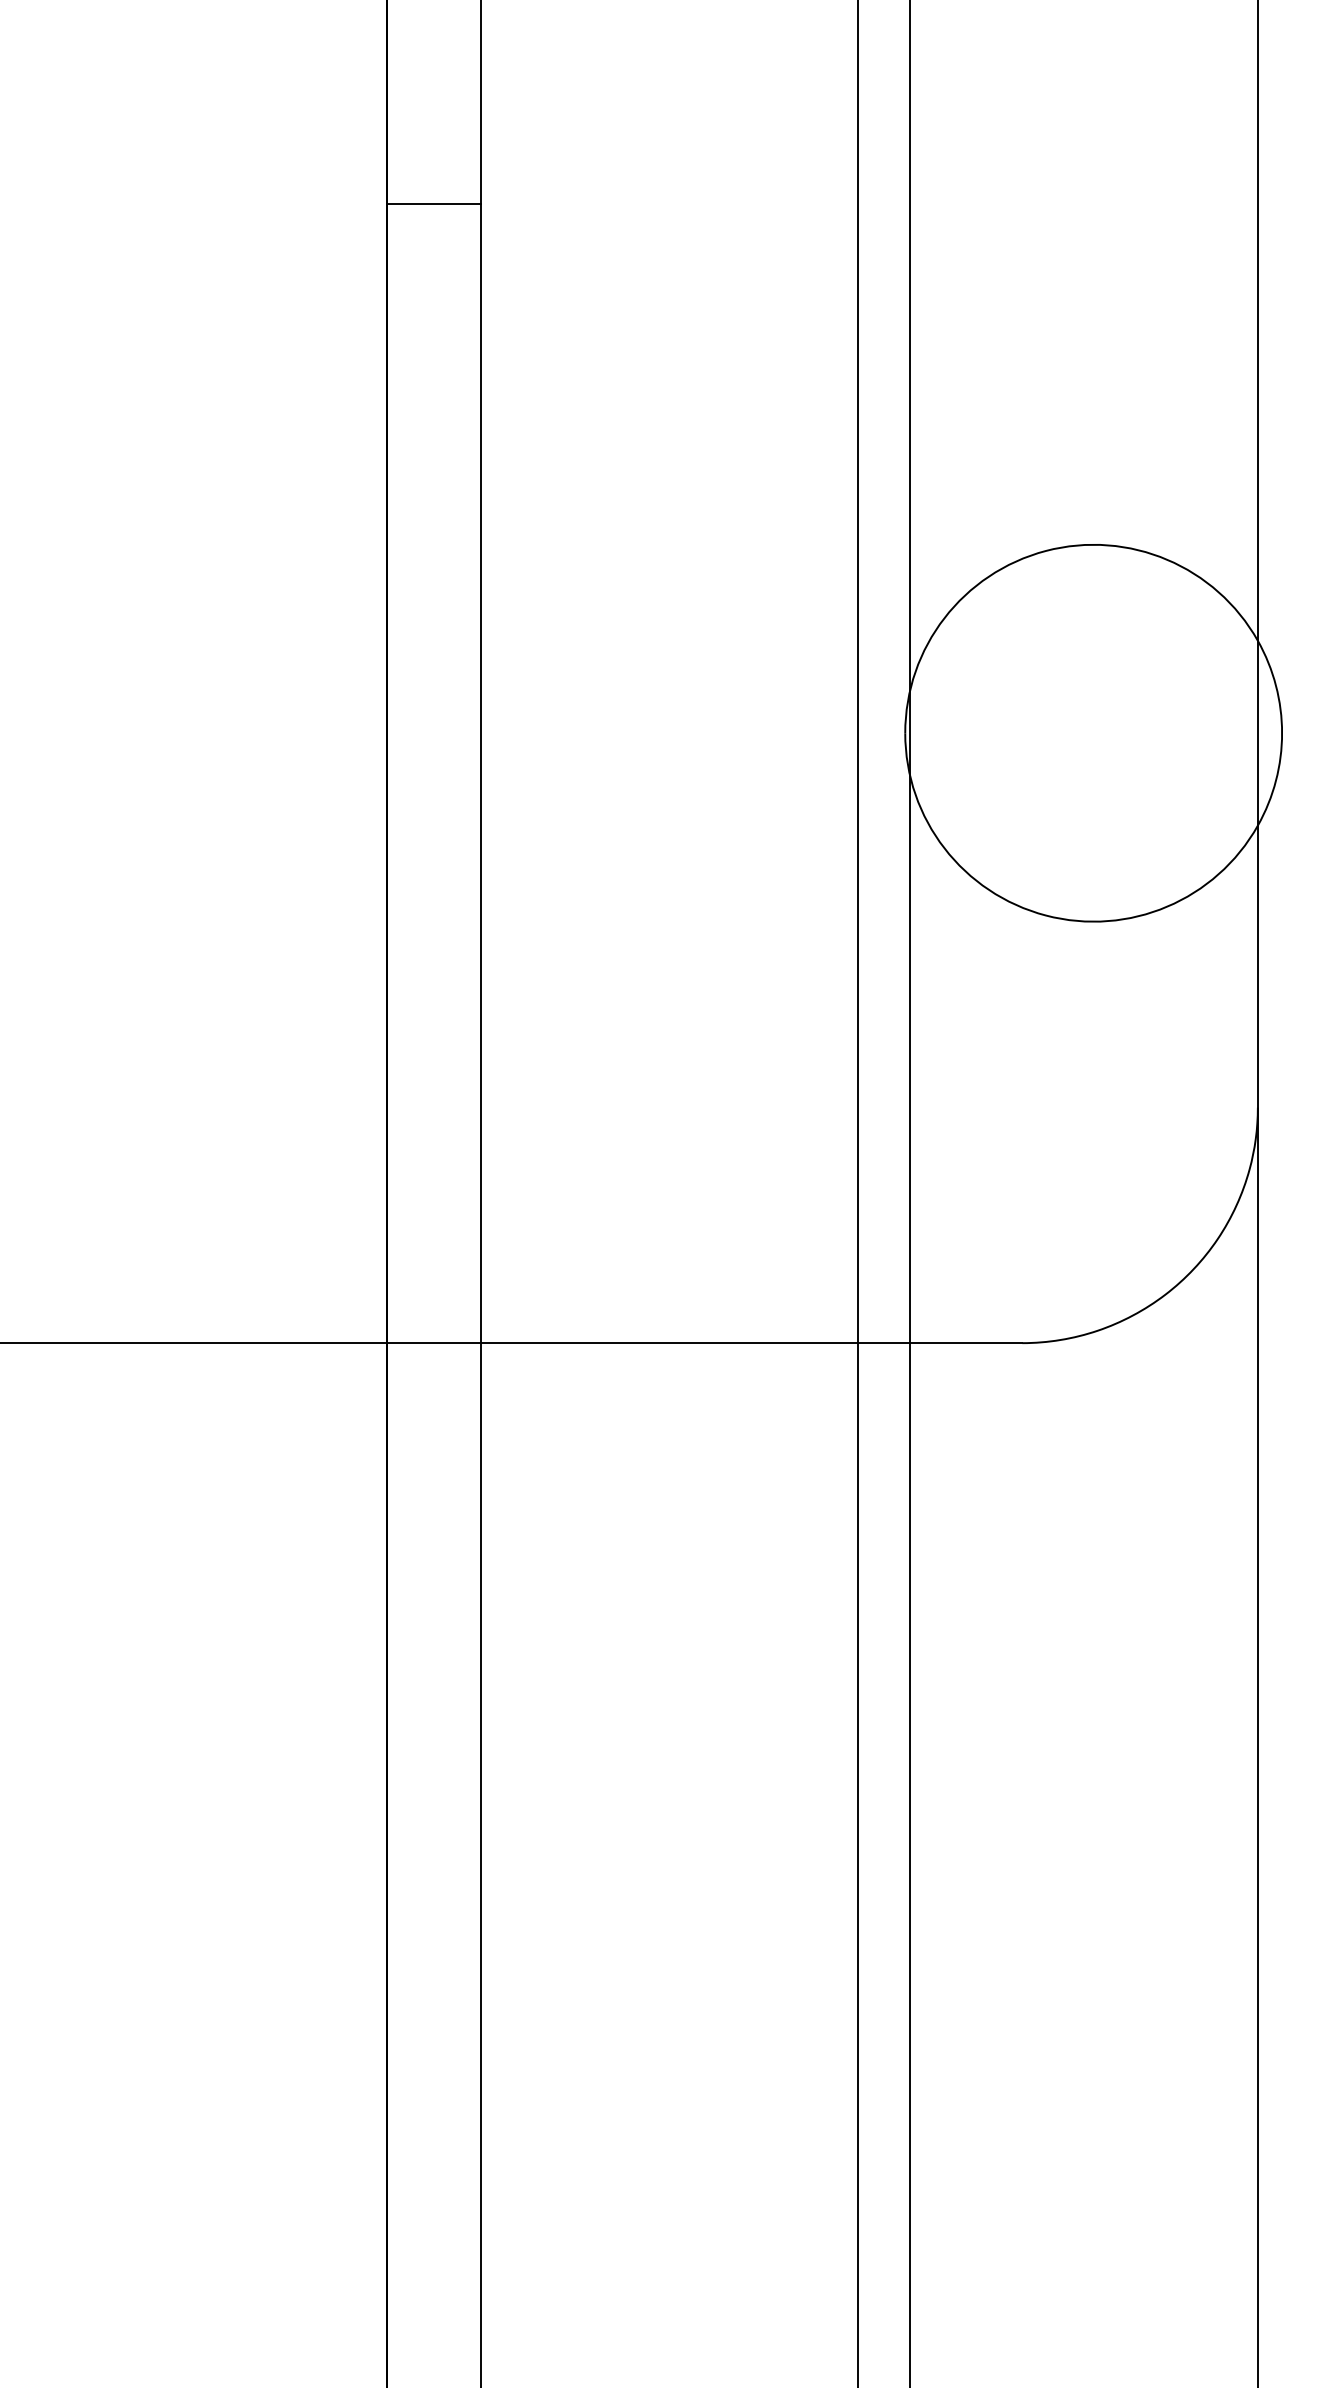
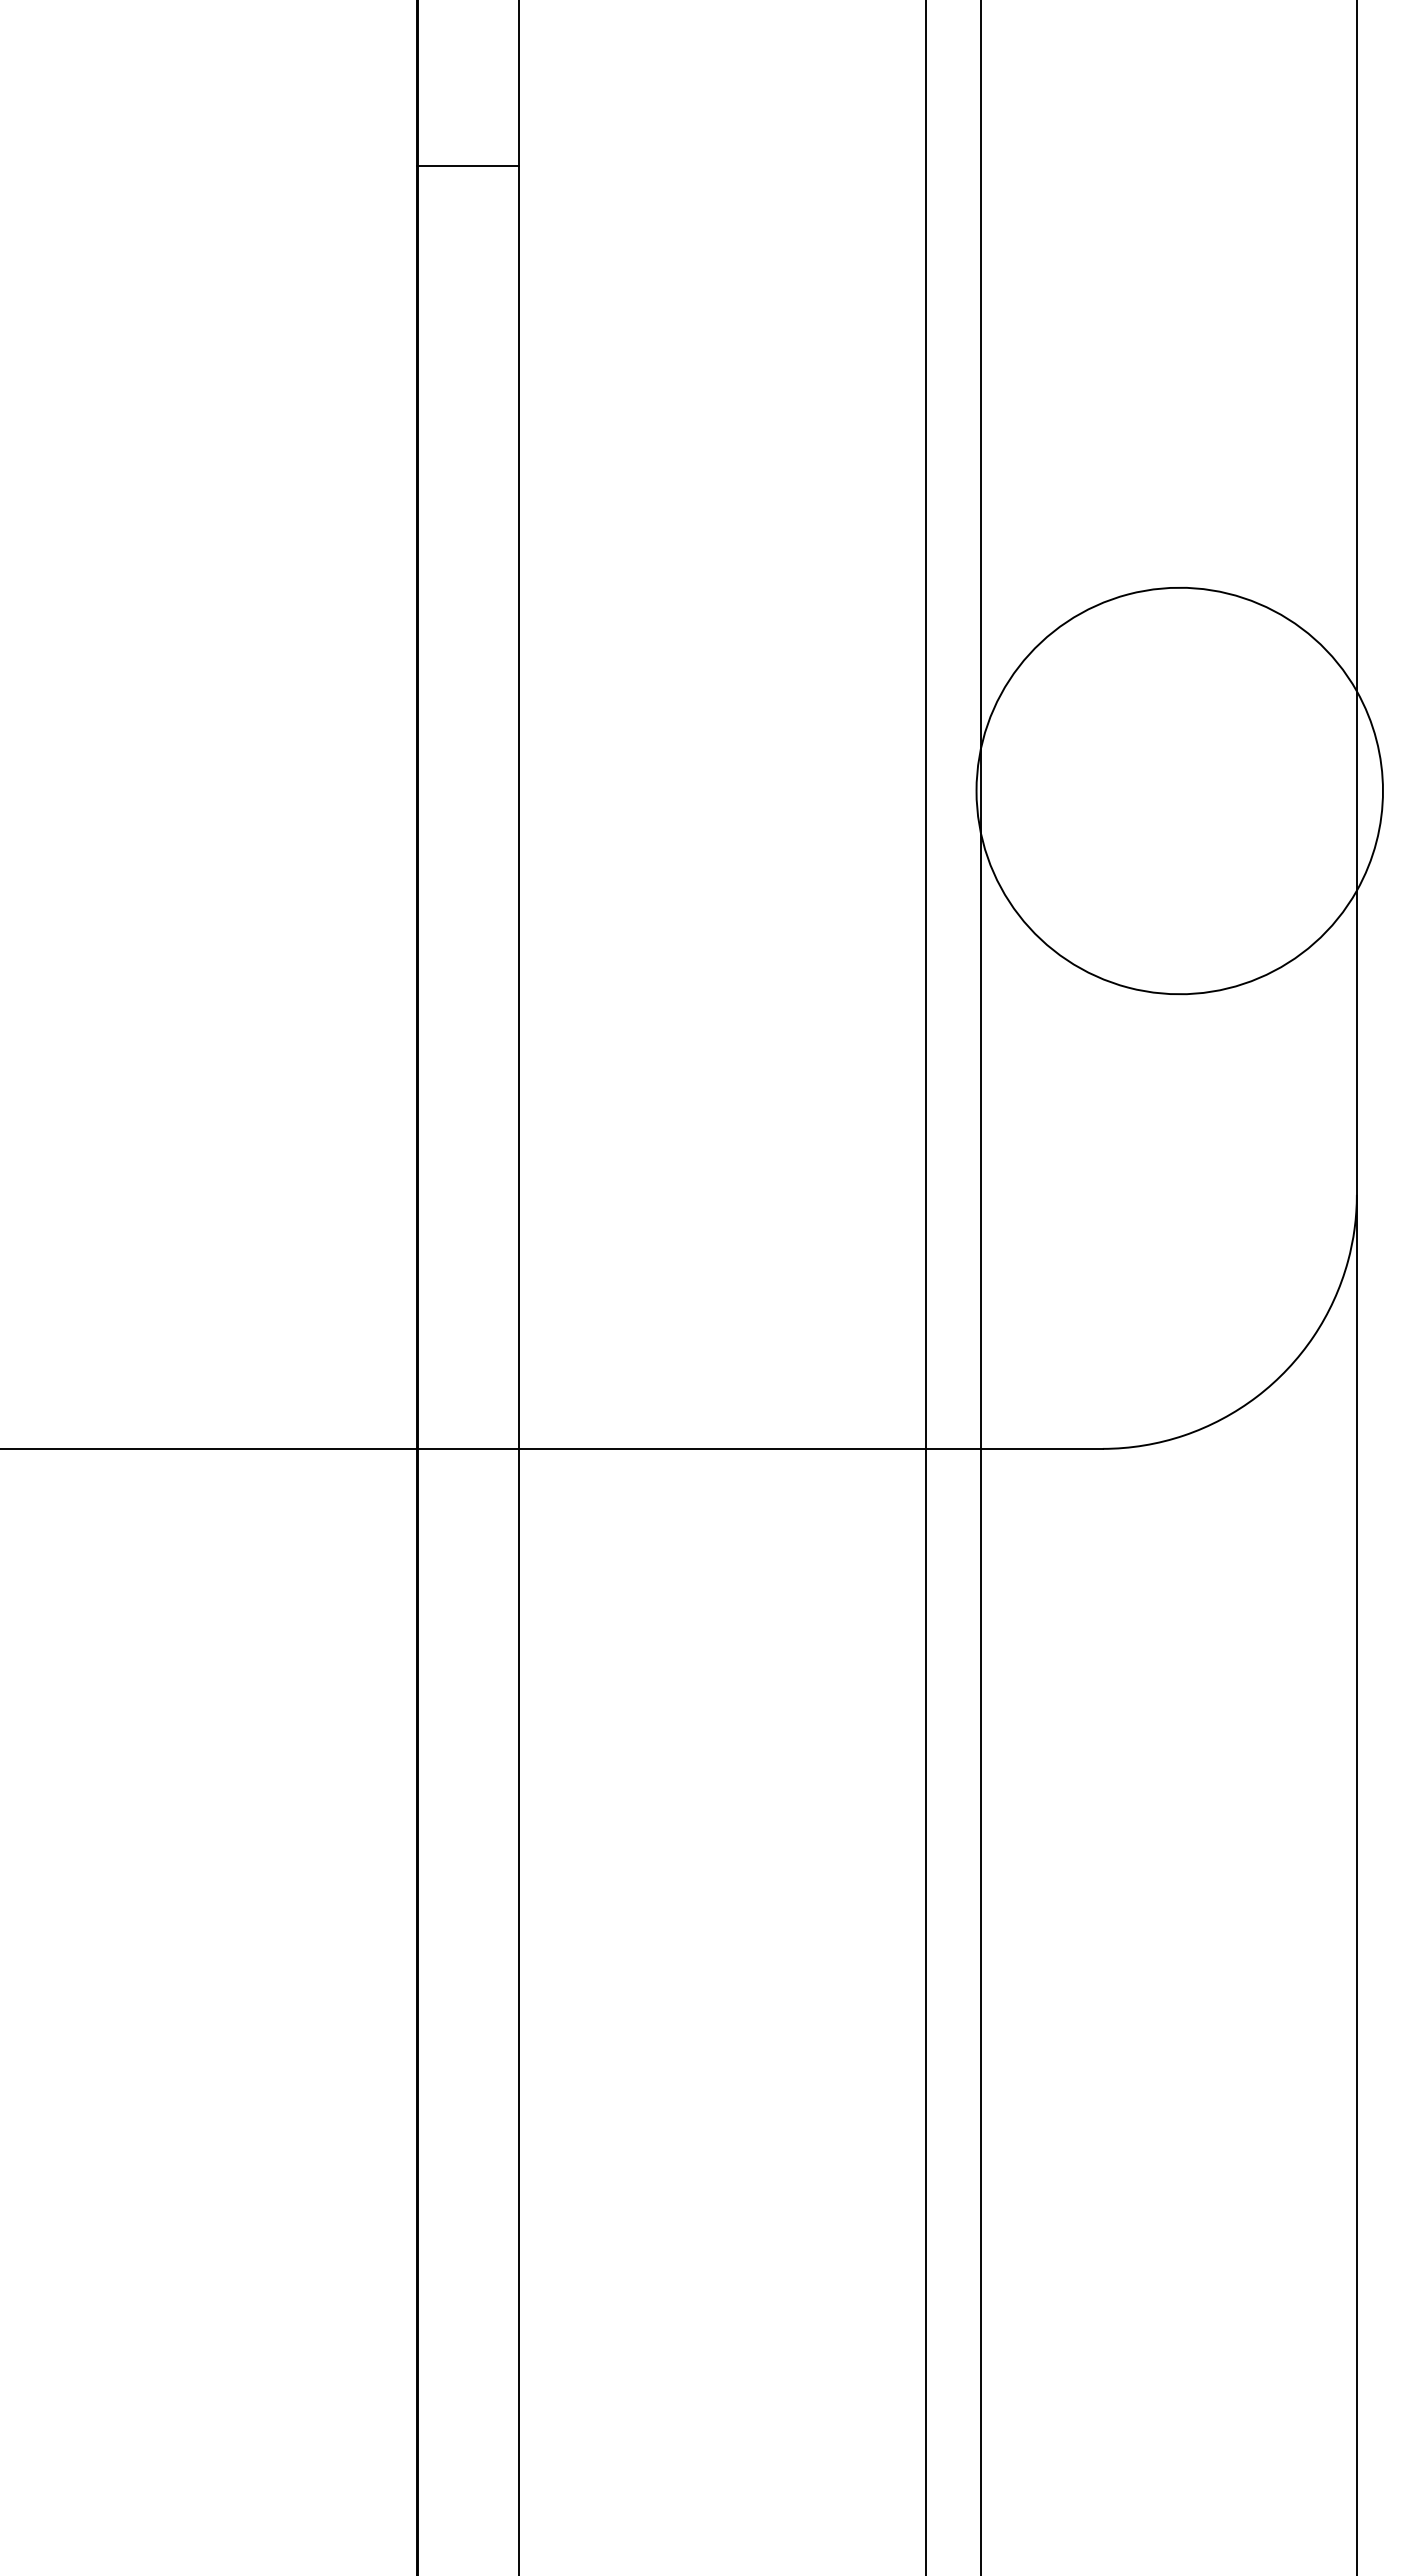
line: (434, 204) -> (468, 166), moved

